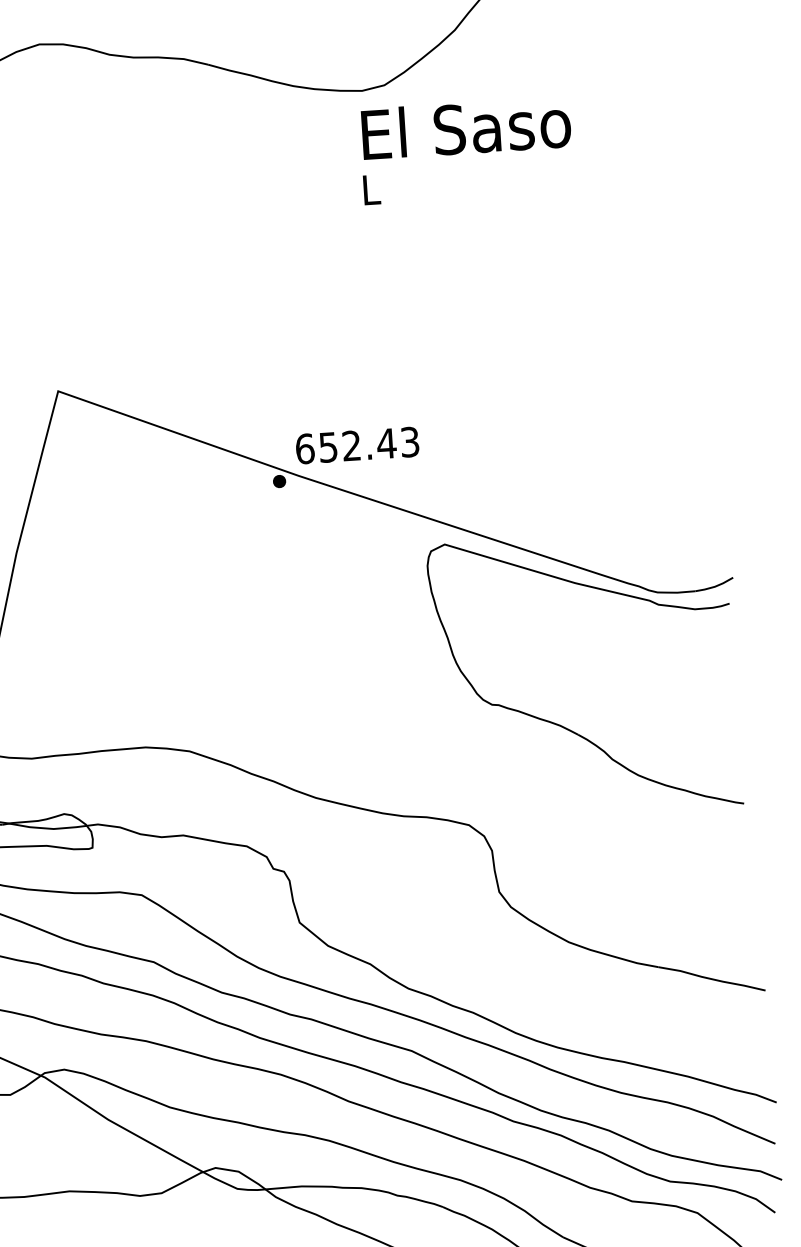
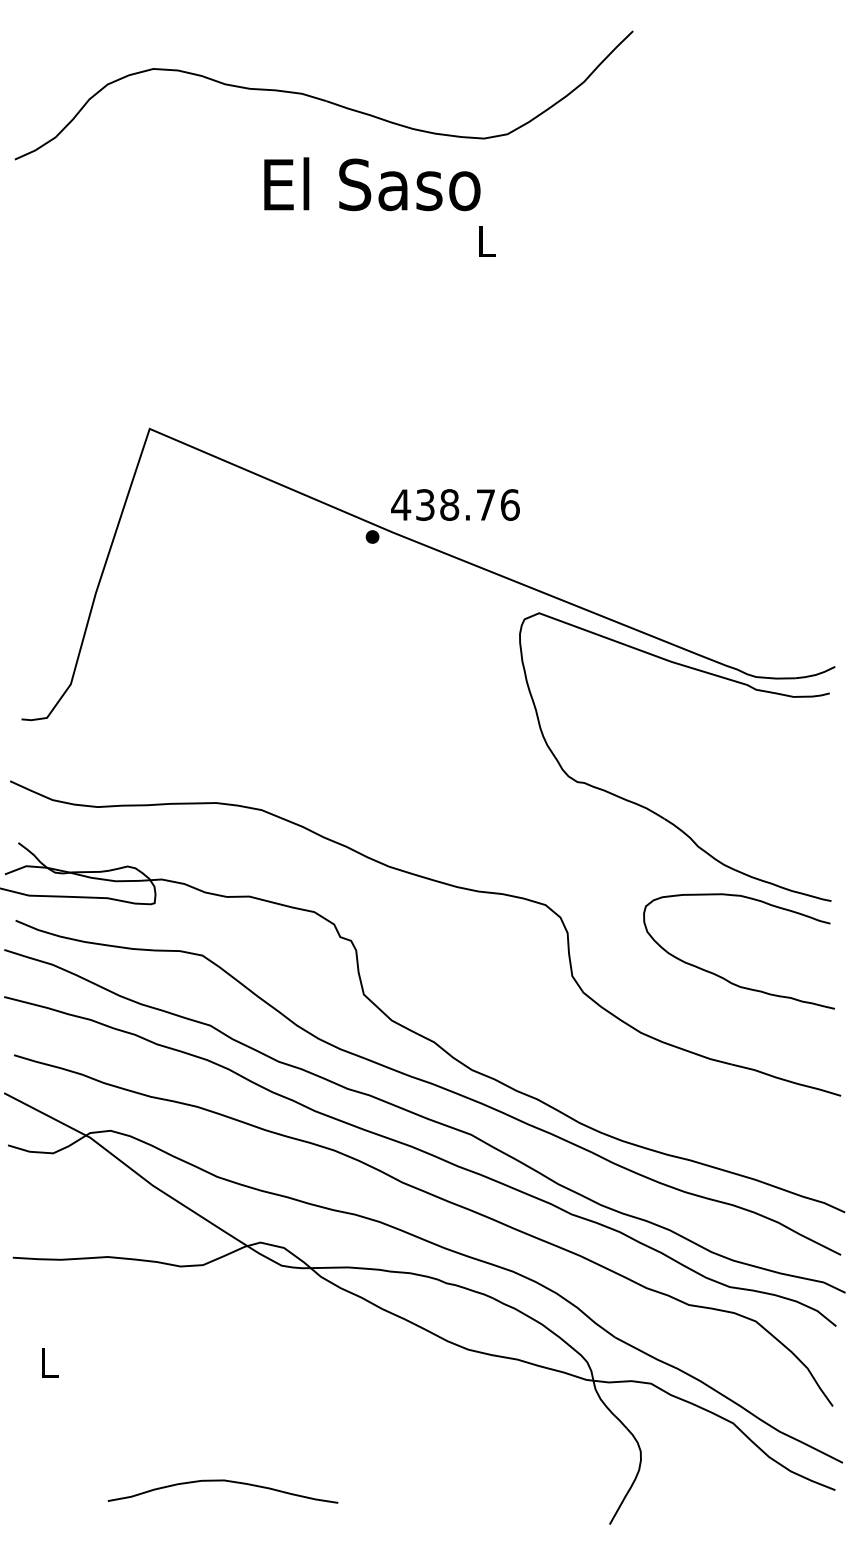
text: (466, 128) -> (372, 184), moved
text: (357, 445) -> (455, 504), 652.43 -> 438.76
curve: (646, 884) -> (725, 978), added

